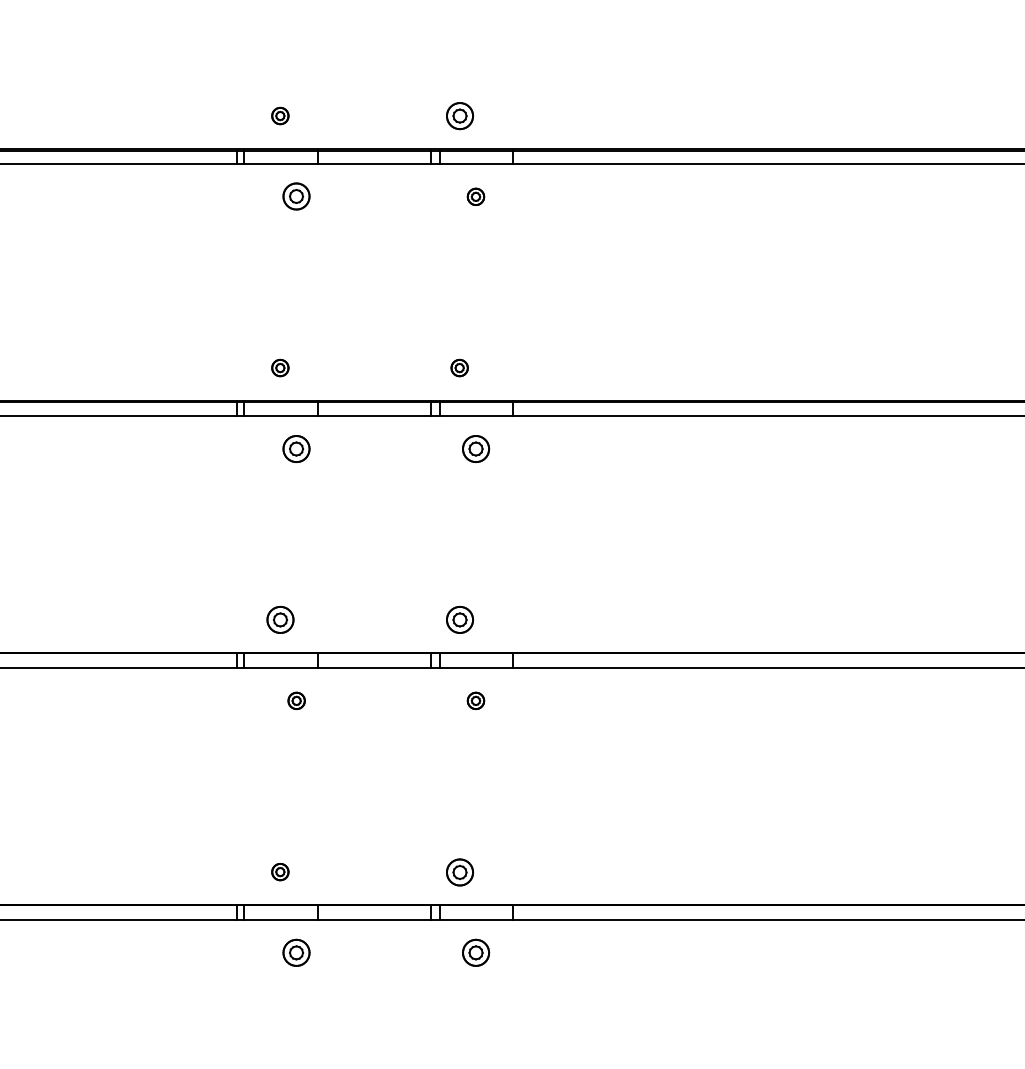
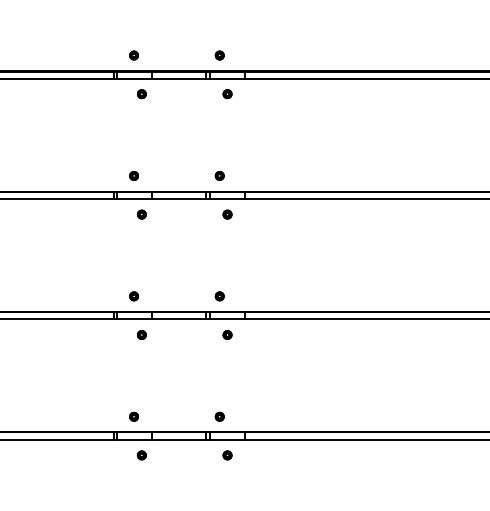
part: (459, 115) -> (219, 55), size x0.62
part: (295, 197) -> (141, 94), size x0.62
part: (295, 448) -> (141, 214), size x0.62
part: (475, 448) -> (227, 214), size x0.62
part: (279, 620) -> (133, 296), size x0.62
part: (459, 620) -> (219, 296), size x0.62
part: (459, 871) -> (219, 416), size x0.62
part: (295, 953) -> (141, 455), size x0.62
part: (475, 953) -> (227, 455), size x0.62

